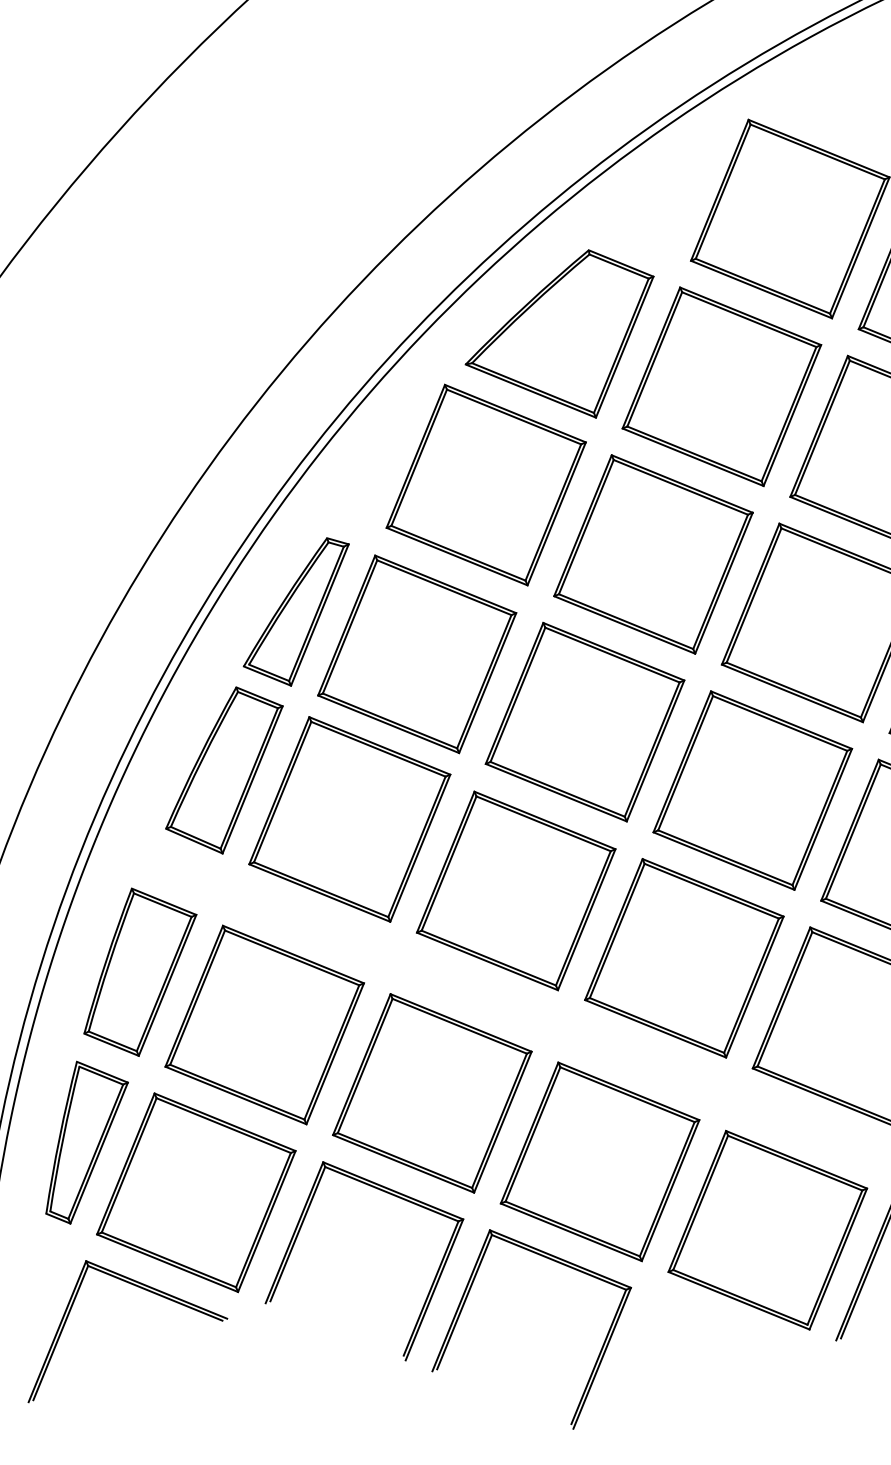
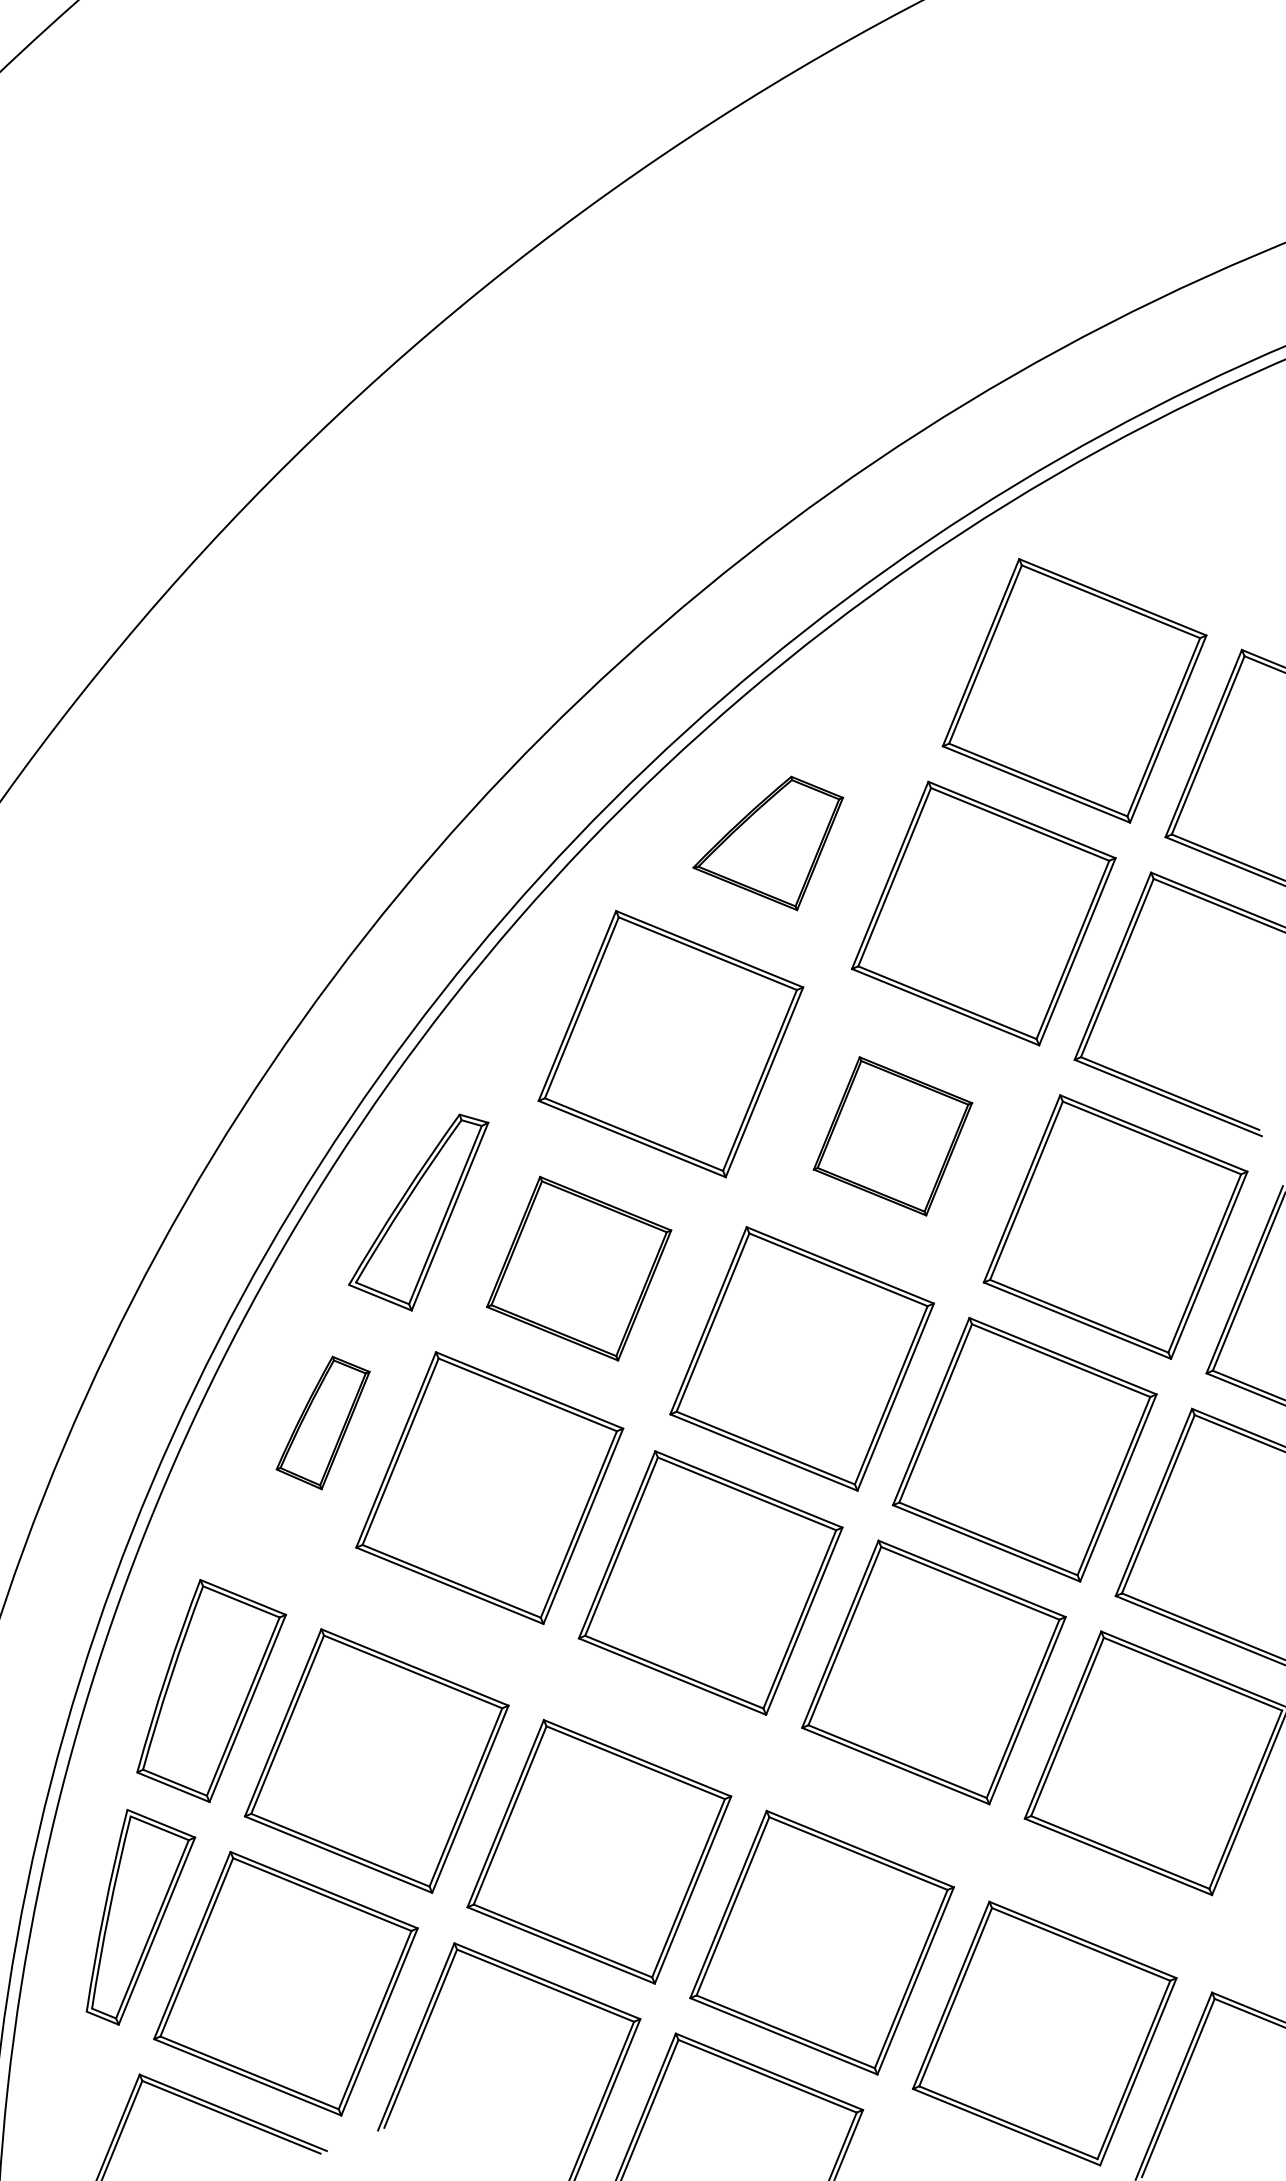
part: (558, 334) -> (767, 843), size x0.6
part: (653, 554) -> (892, 1136), size x0.6
part: (416, 654) -> (578, 1268), size x0.7
part: (223, 770) -> (322, 1422), size x0.6

